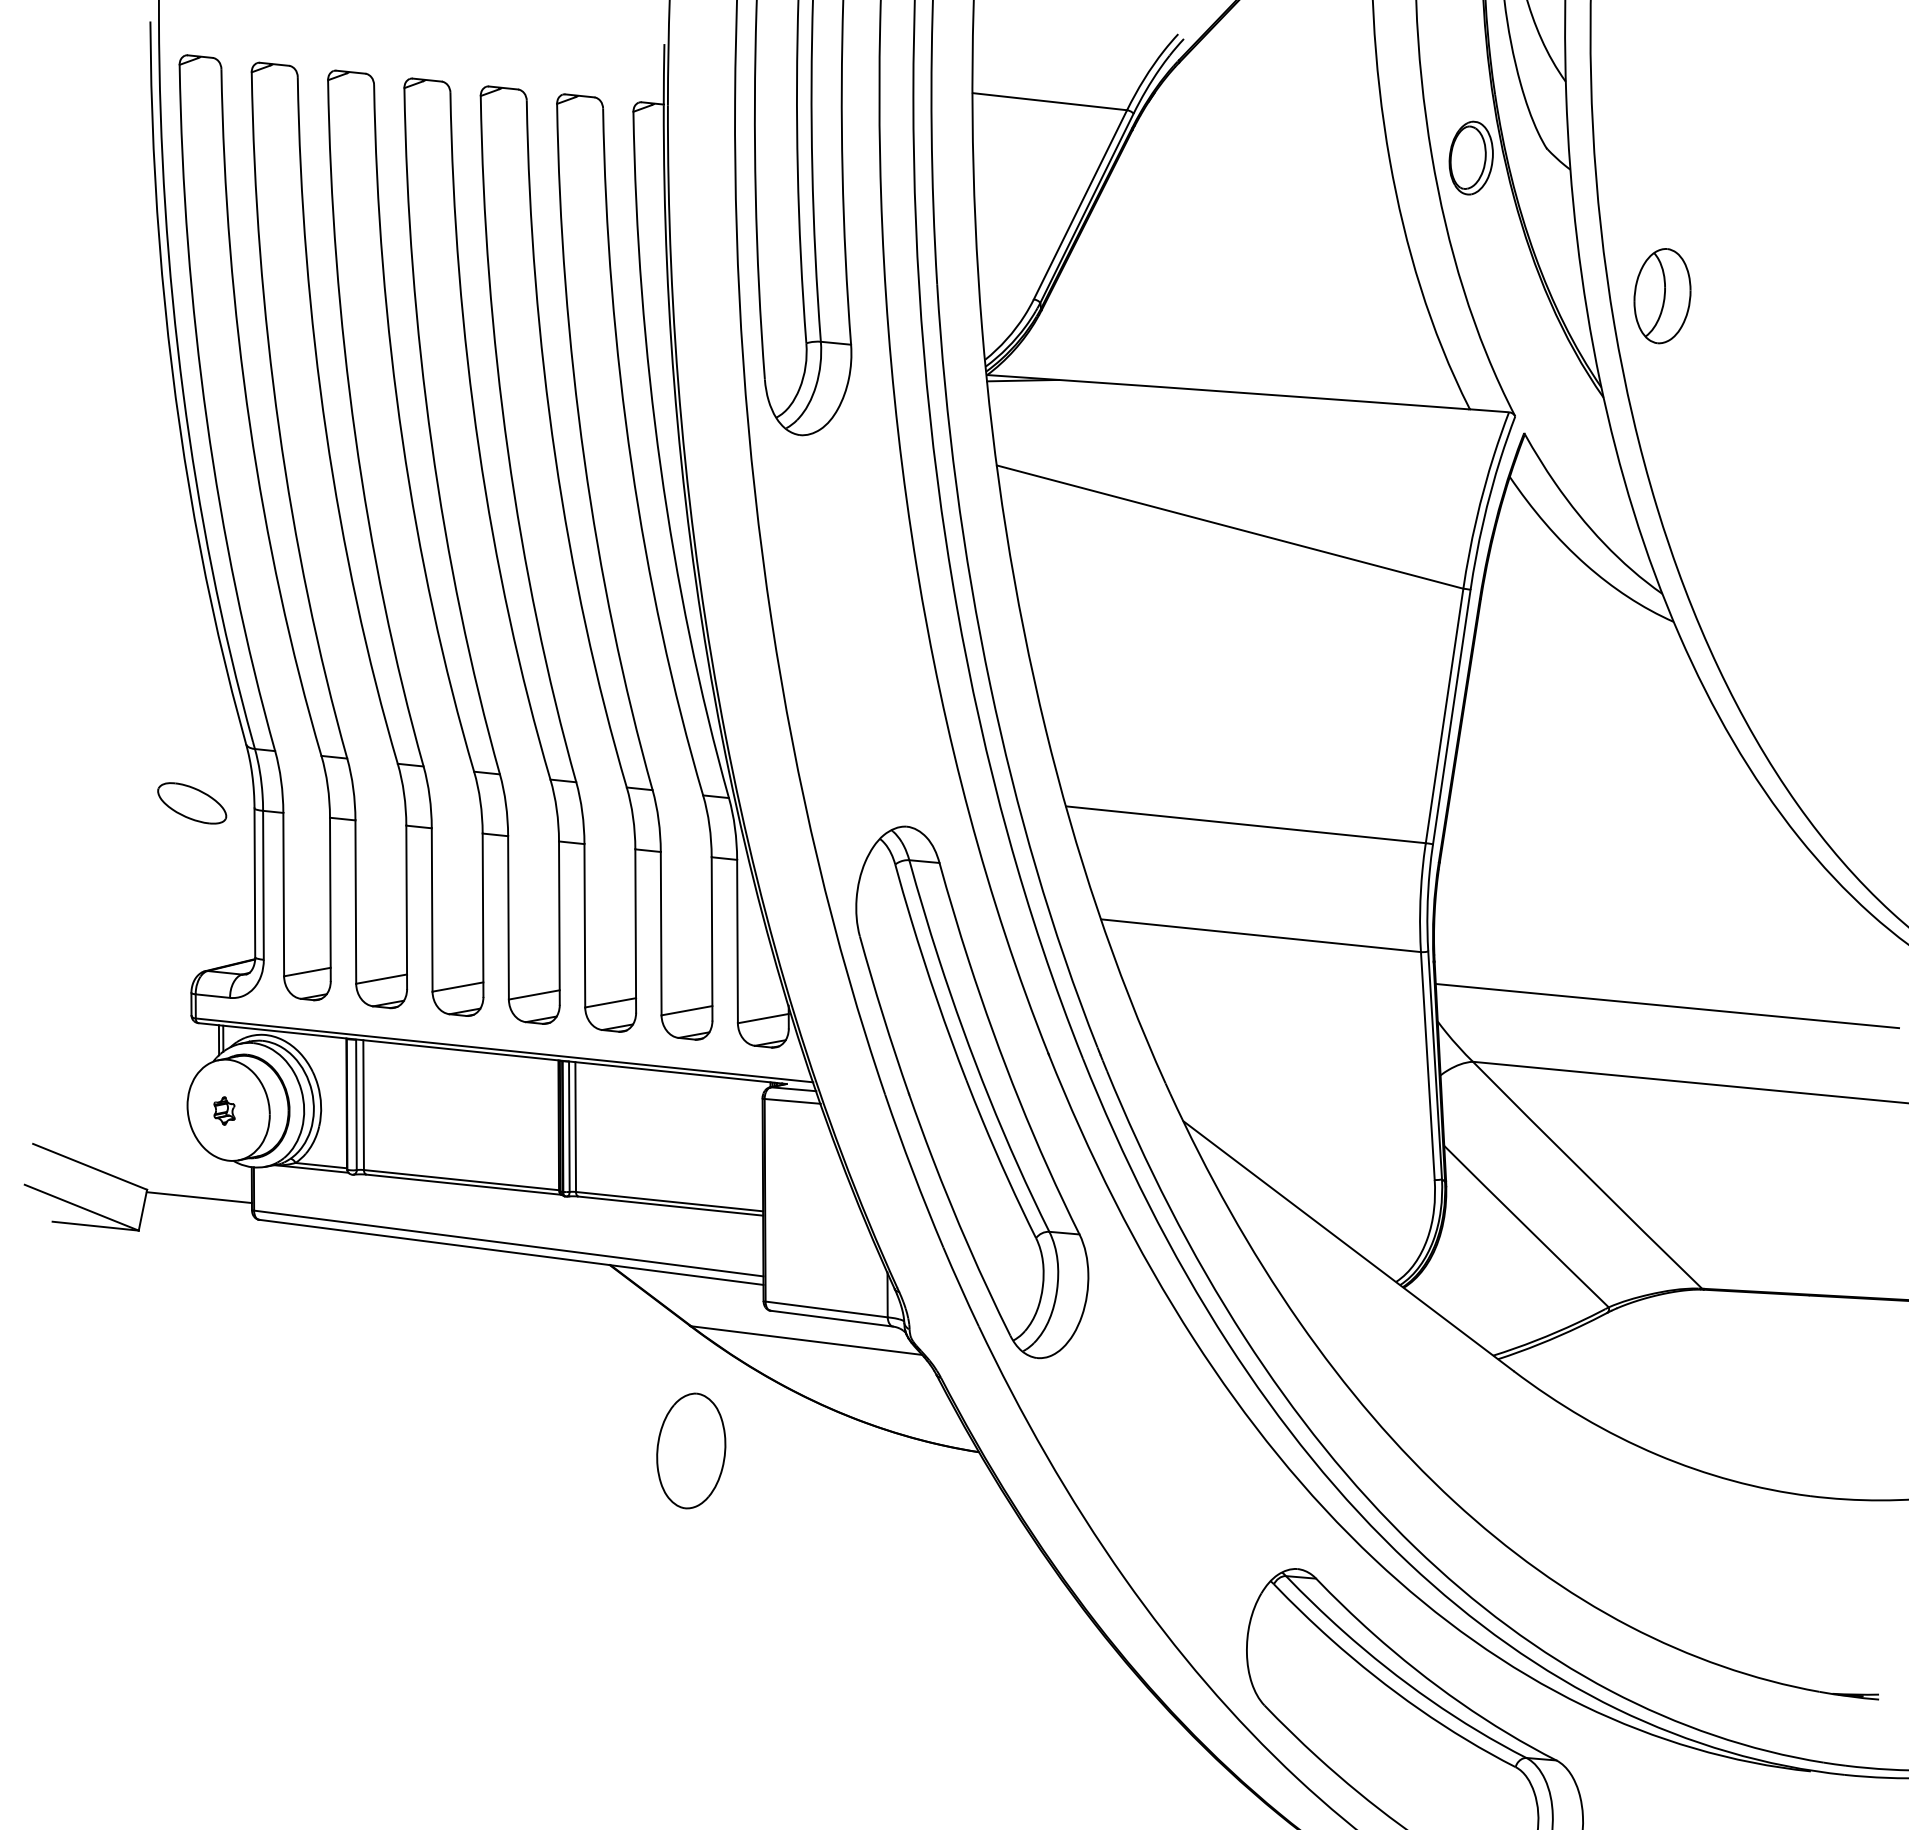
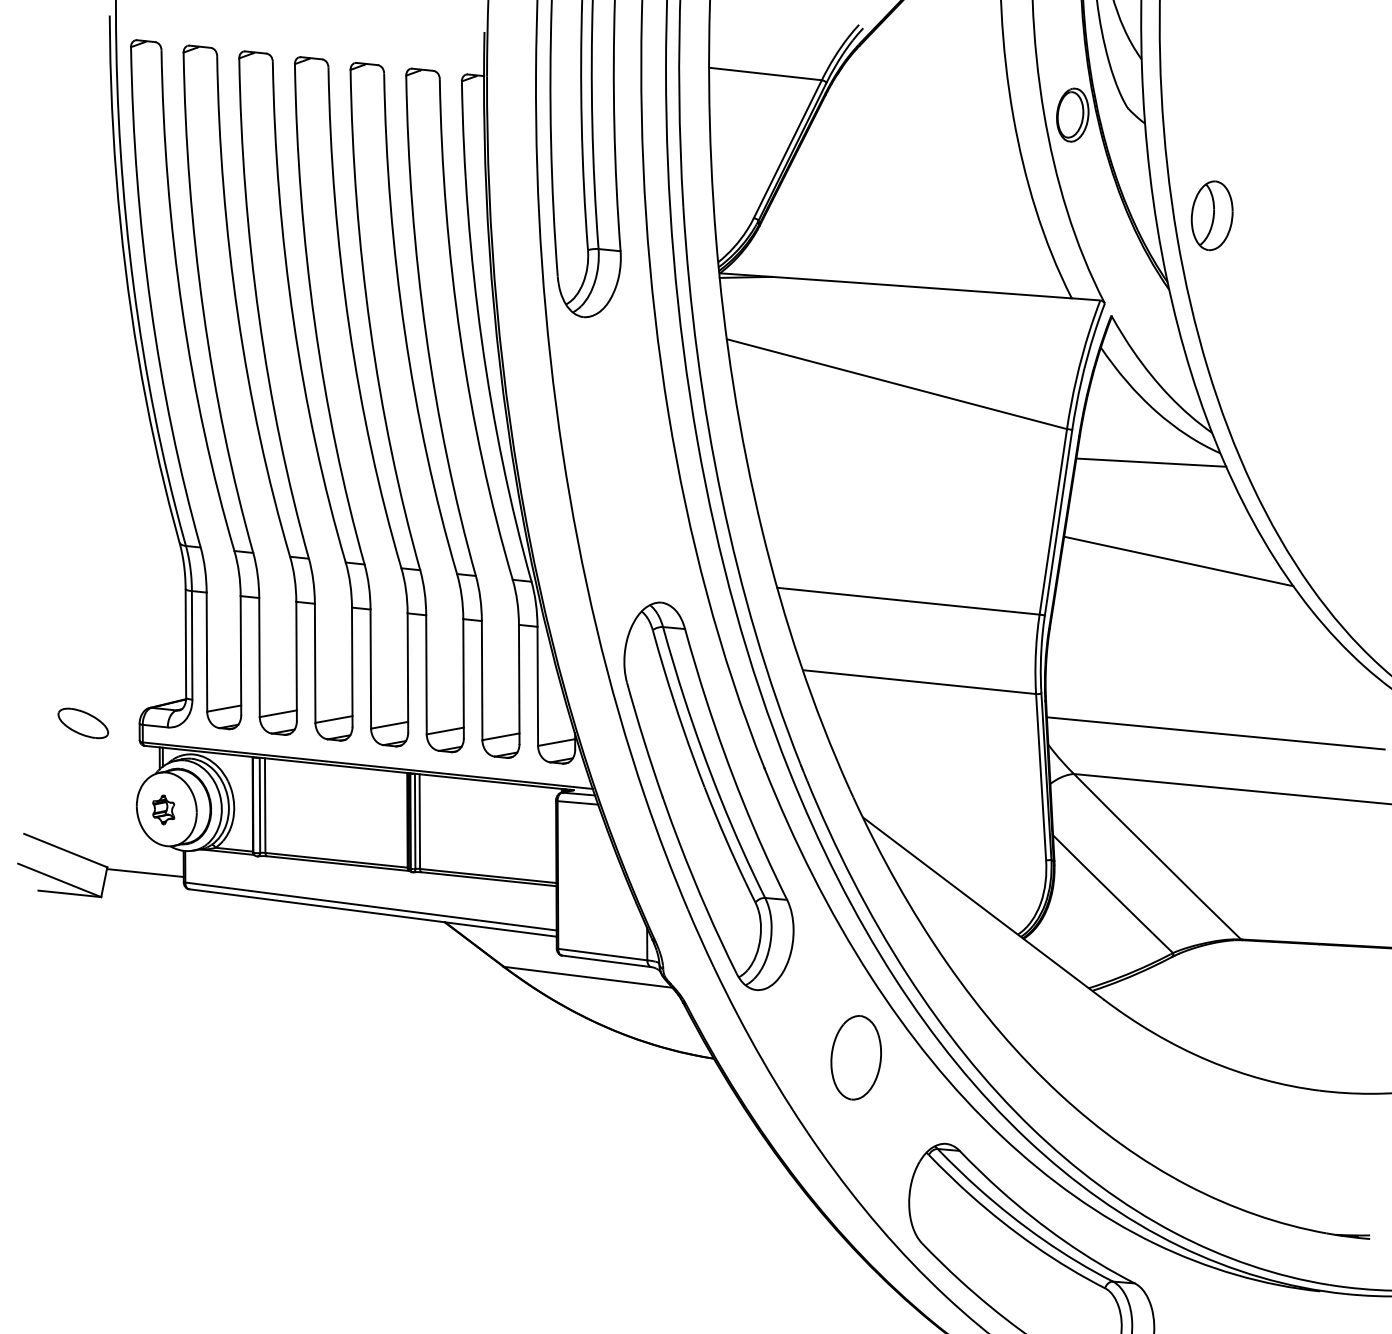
line: (1578, 634) -> (1150, 462), added
line: (1616, 770) -> (1178, 561), added
part: (192, 803) -> (83, 723), moved
part: (224, 1110) -> (163, 809), size x1.43
part: (691, 1450) -> (856, 1057), moved

